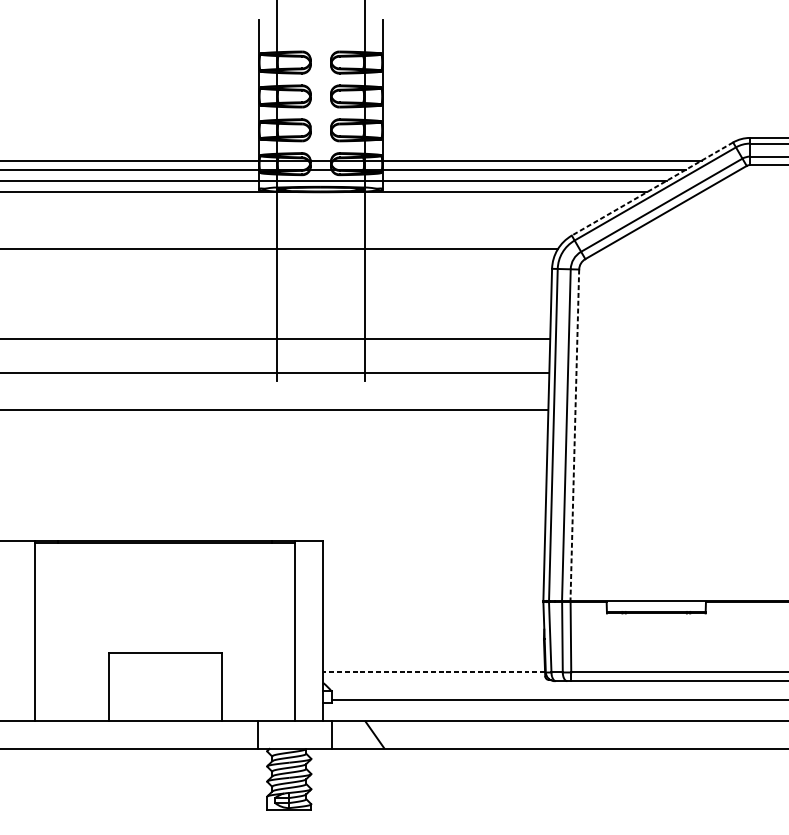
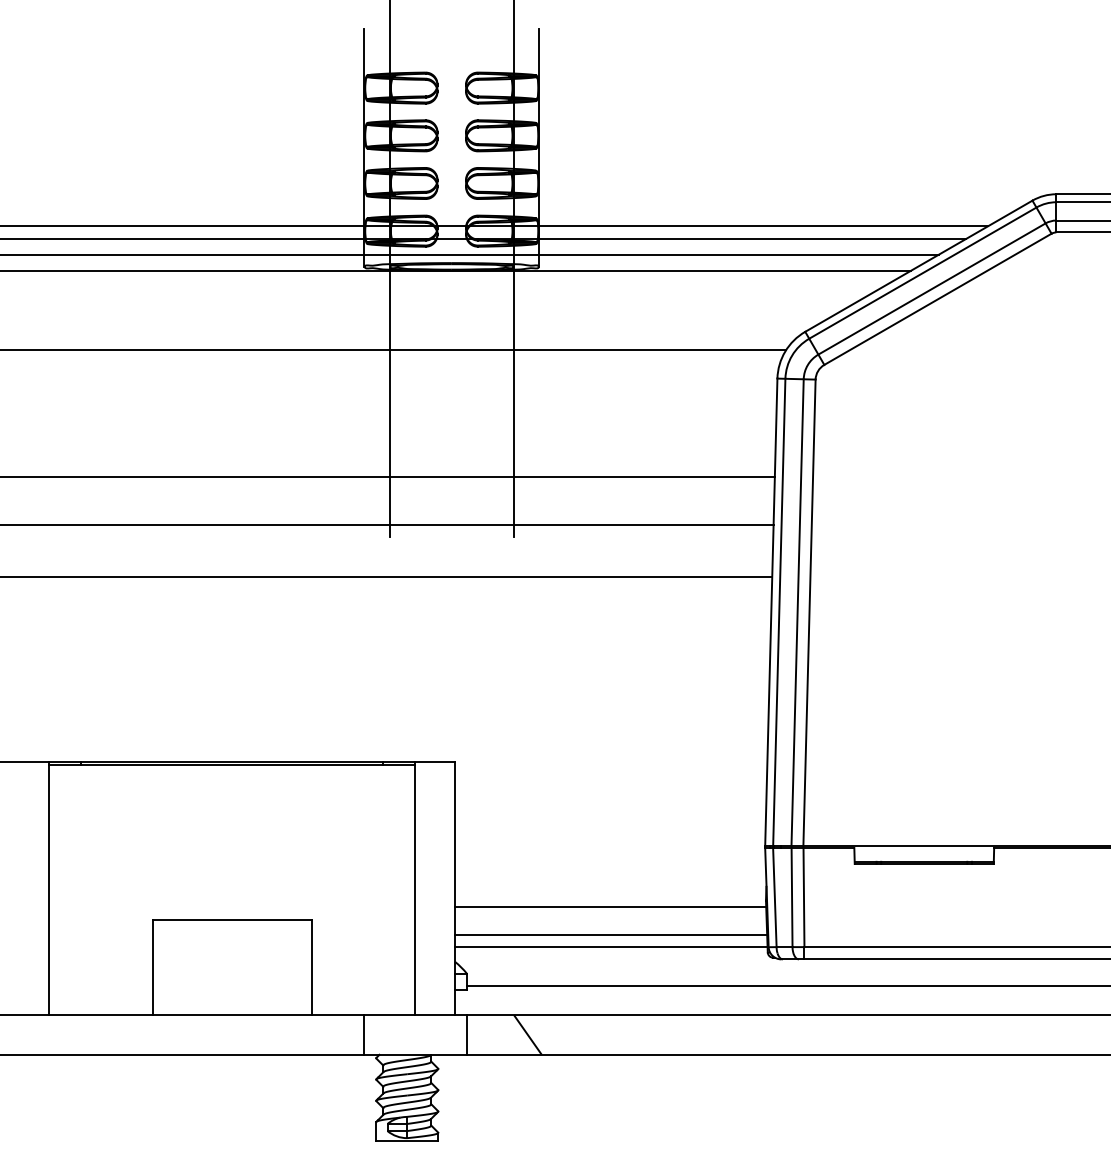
line: (652, 189) -> (918, 266), dashed -> solid
line: (574, 435) -> (809, 613), dashed -> solid
line: (433, 643) -> (610, 906), added
line: (434, 663) -> (611, 934), added
line: (433, 672) -> (610, 946), dashed -> solid

